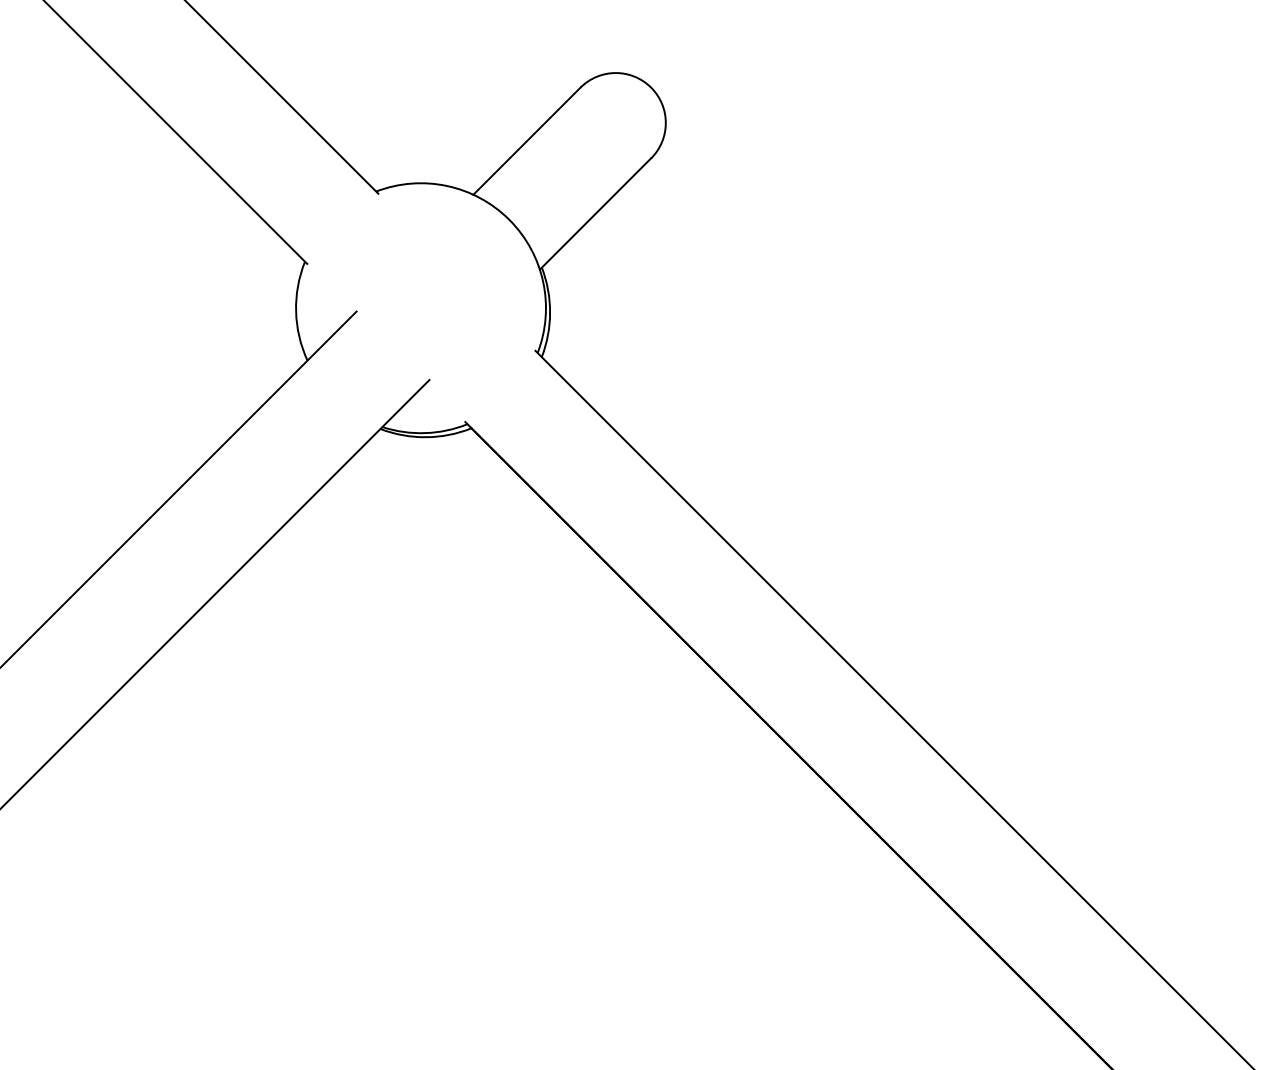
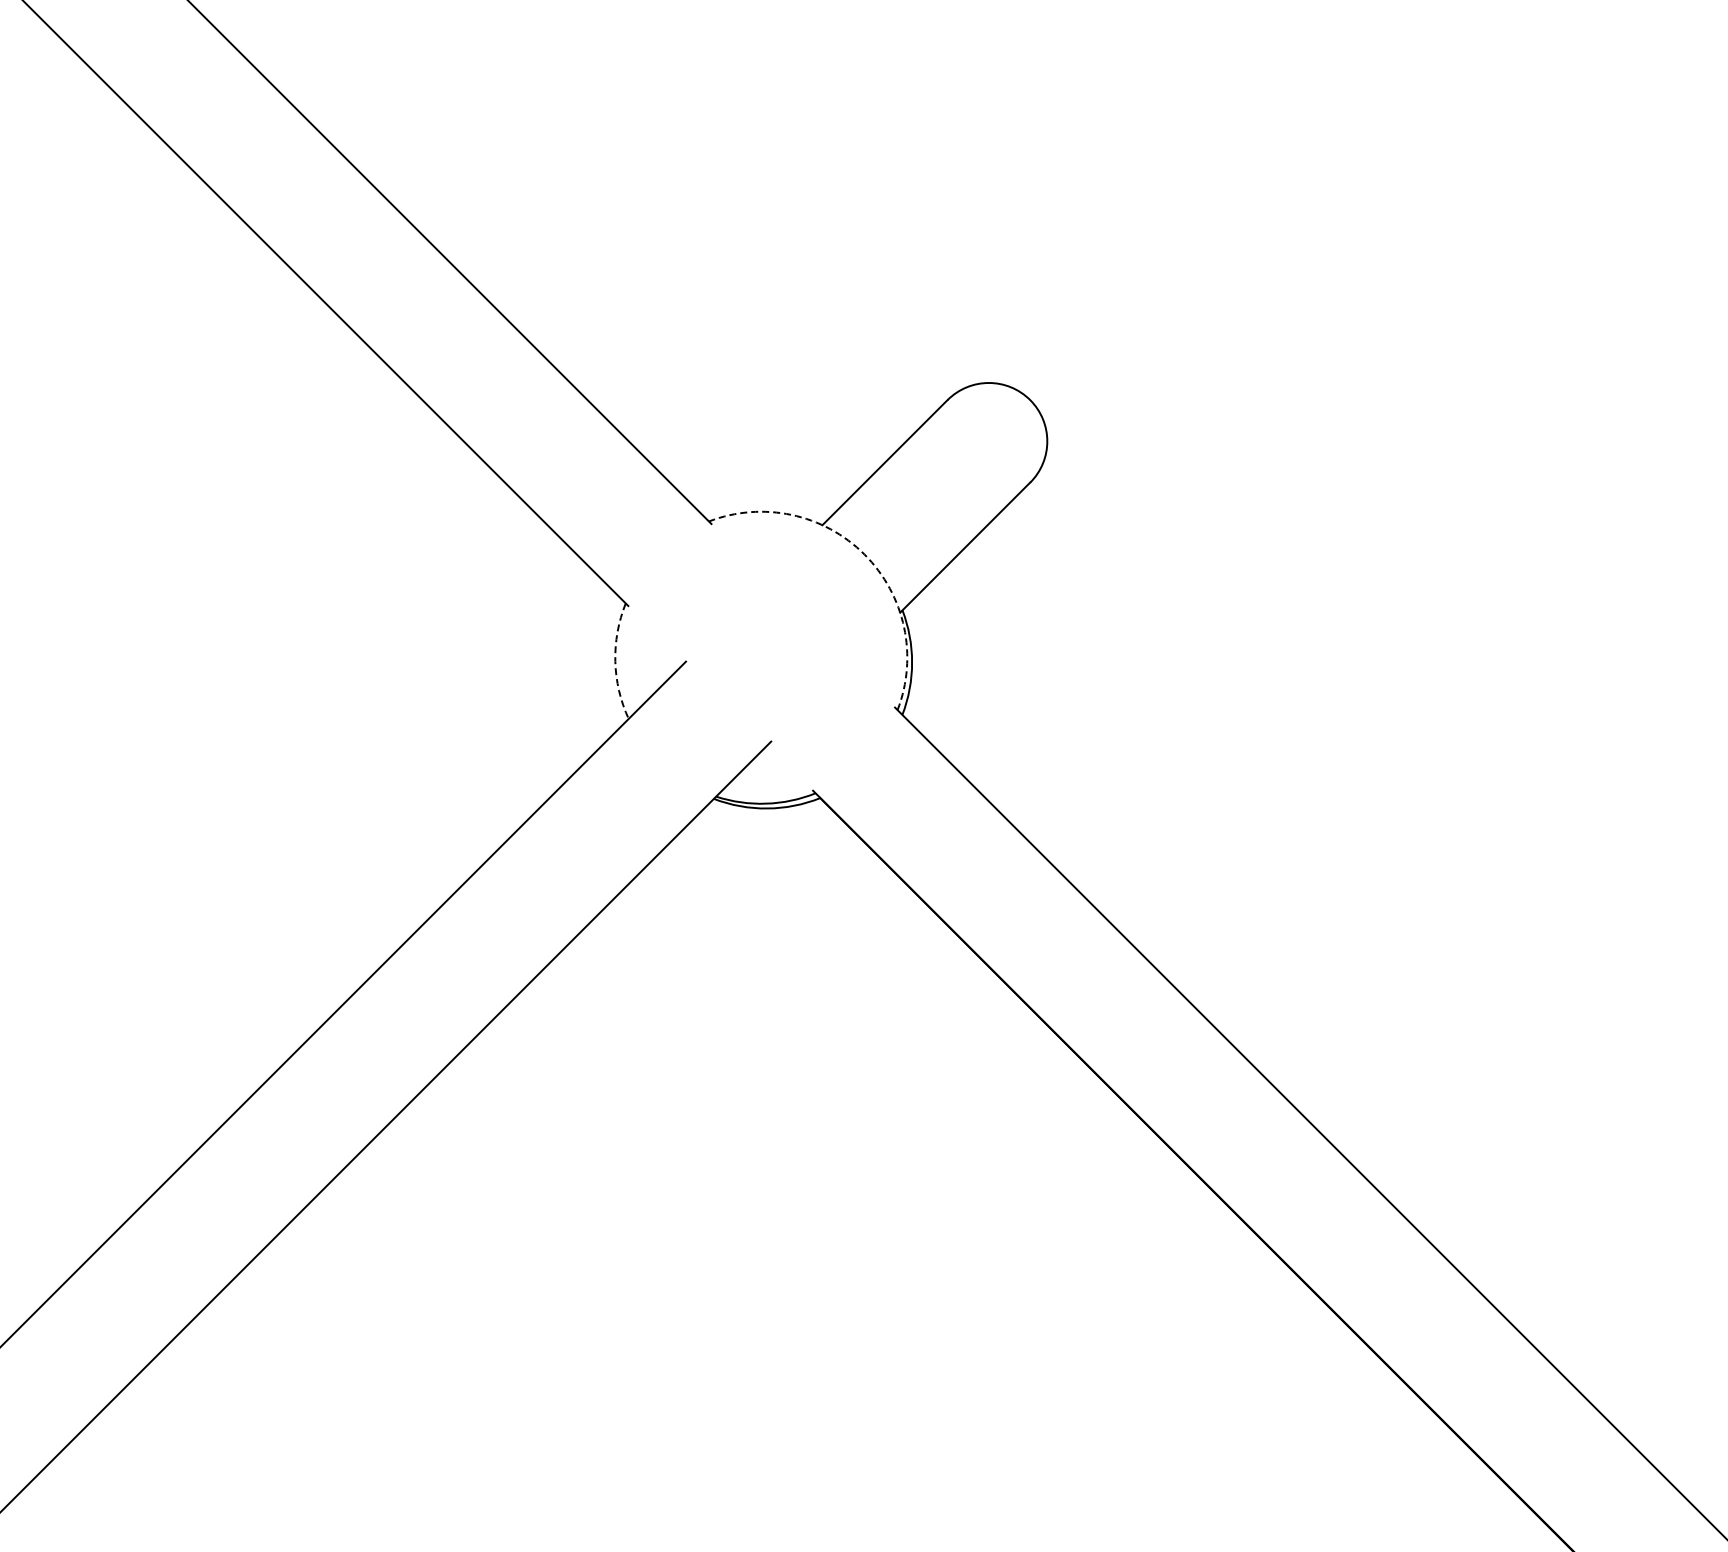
arc: (509, 219) -> (864, 554), solid -> dashed
arc: (296, 311) -> (615, 661), solid -> dashed

